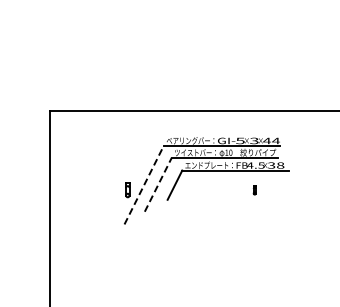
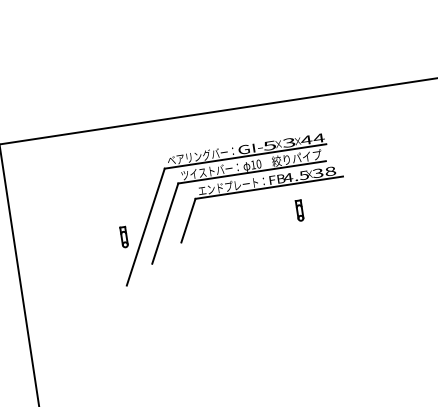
line: (158, 184) -> (165, 223), dashed -> solid
line: (144, 185) -> (146, 227), dashed -> solid
part: (254, 190) -> (299, 211), size x1.67

